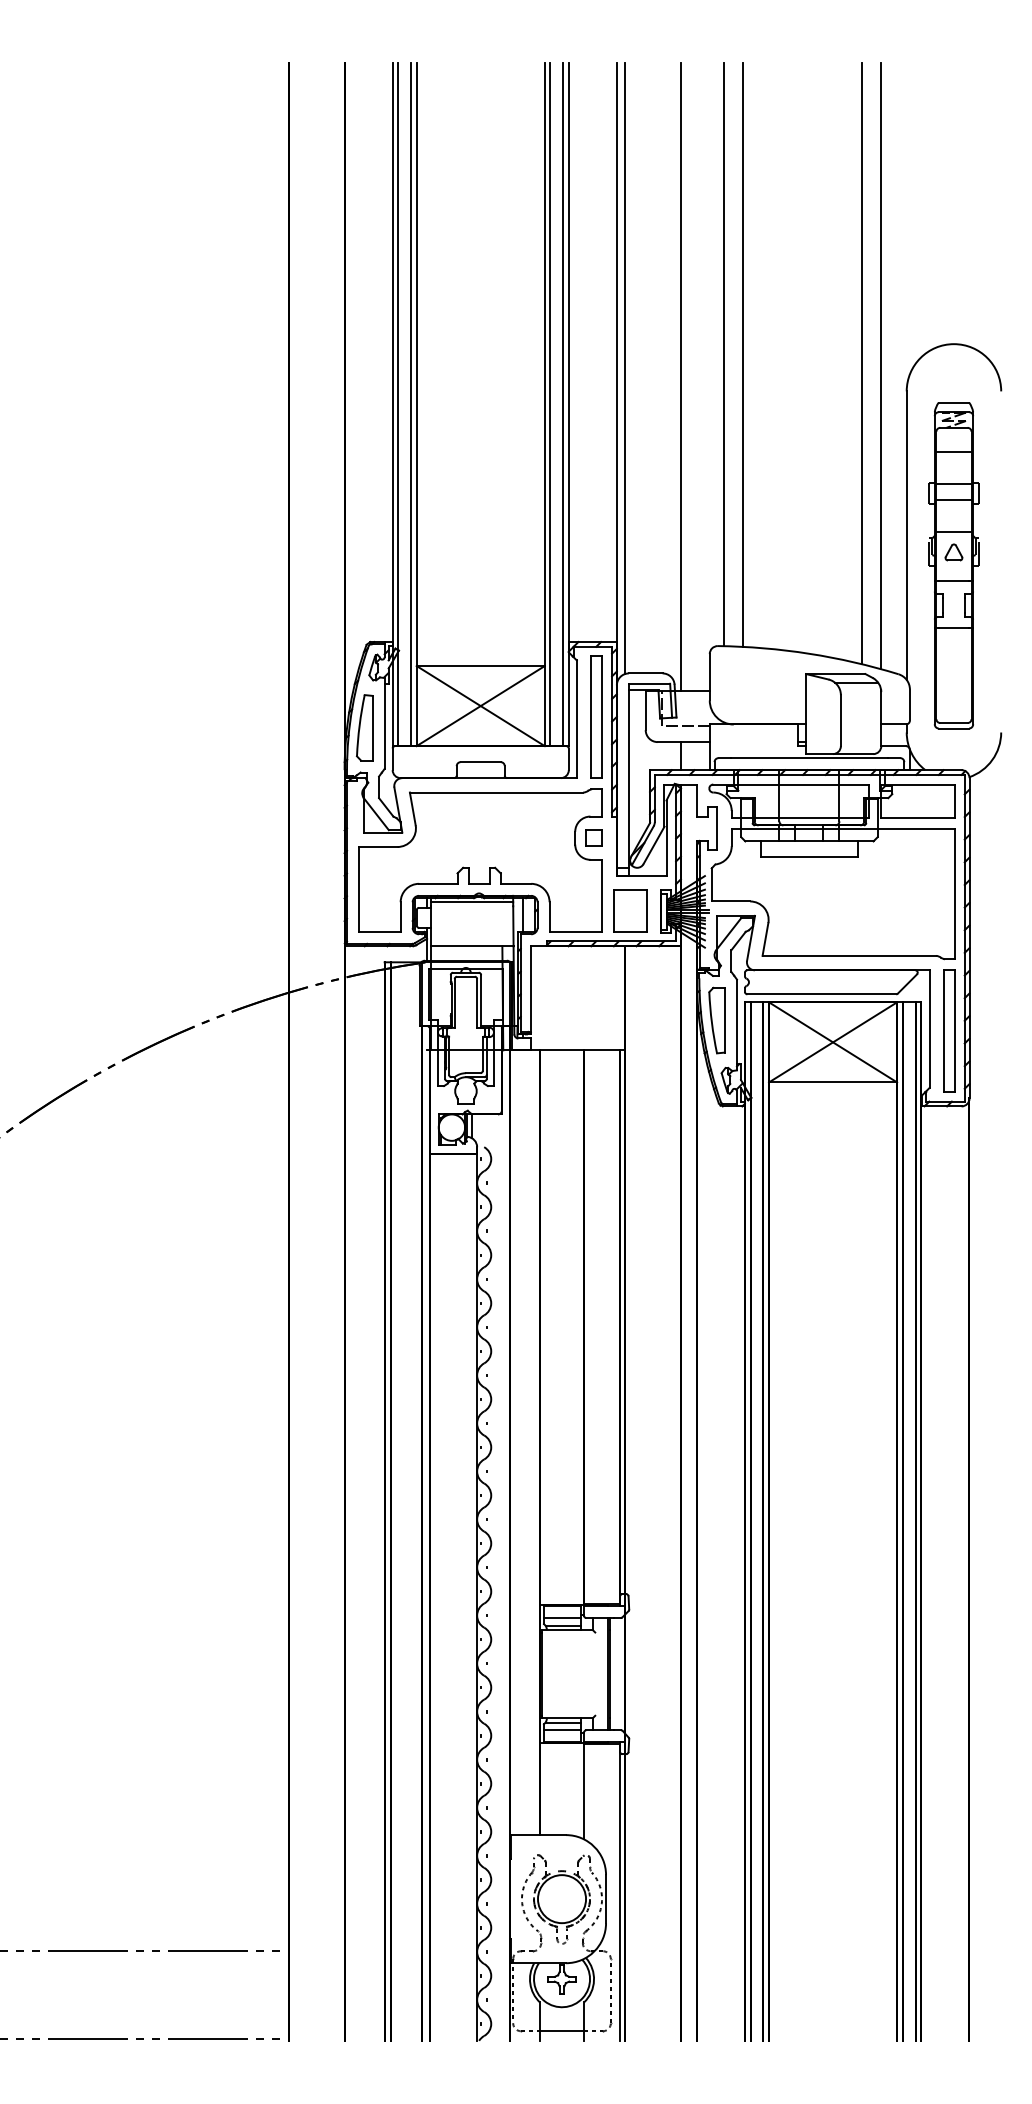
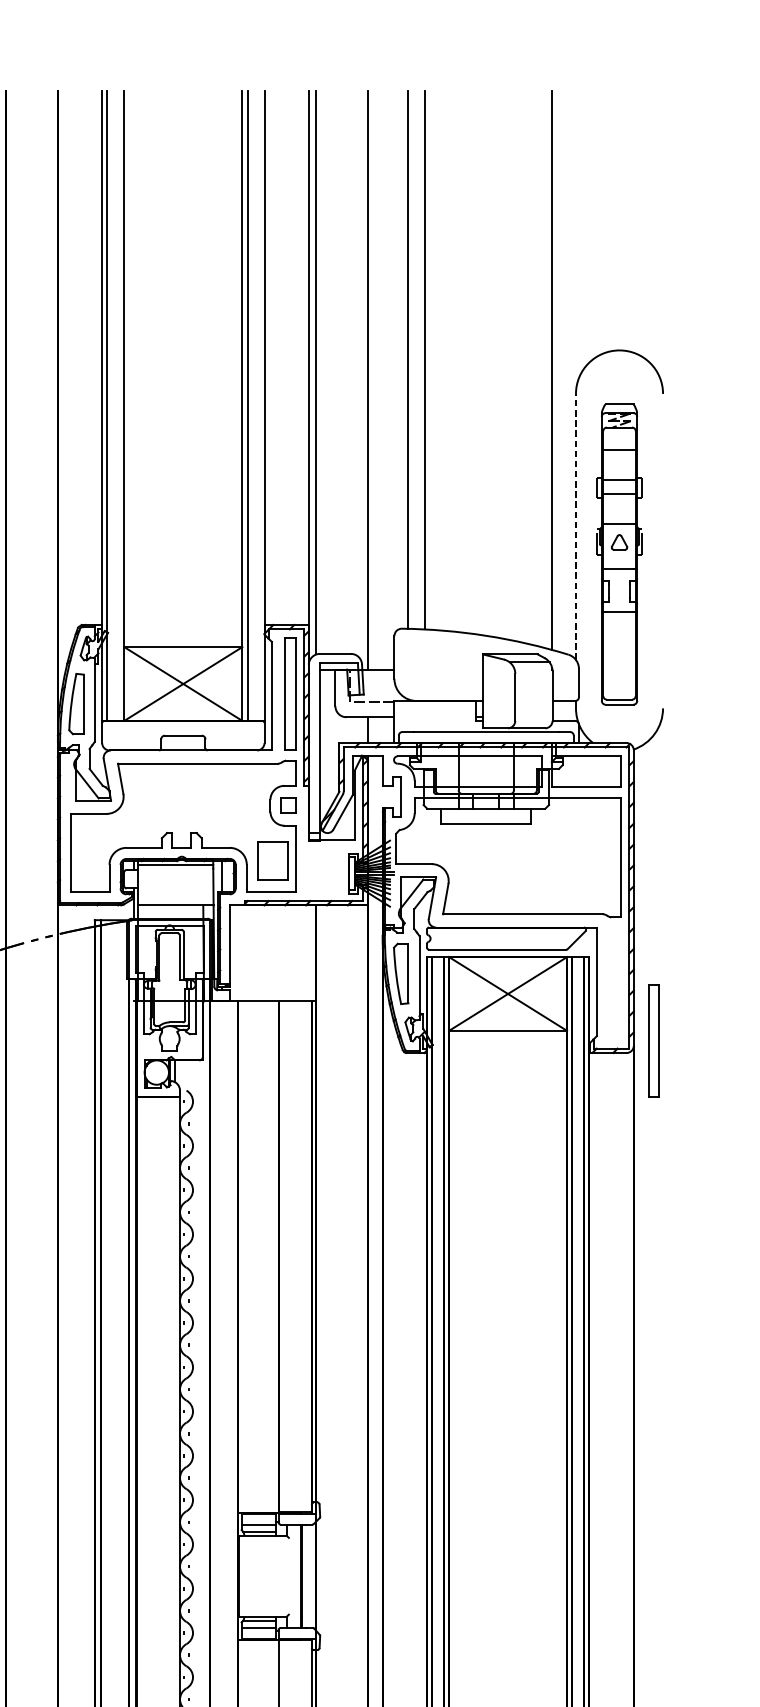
line: (861, 363) -> (534, 368), removed
line: (411, 404) -> (119, 406), removed
line: (563, 404) -> (259, 406), removed
line: (906, 535) -> (575, 526), solid -> dashed
part: (630, 910) -> (273, 860), moved
part: (949, 1030) -> (654, 1040), moved

